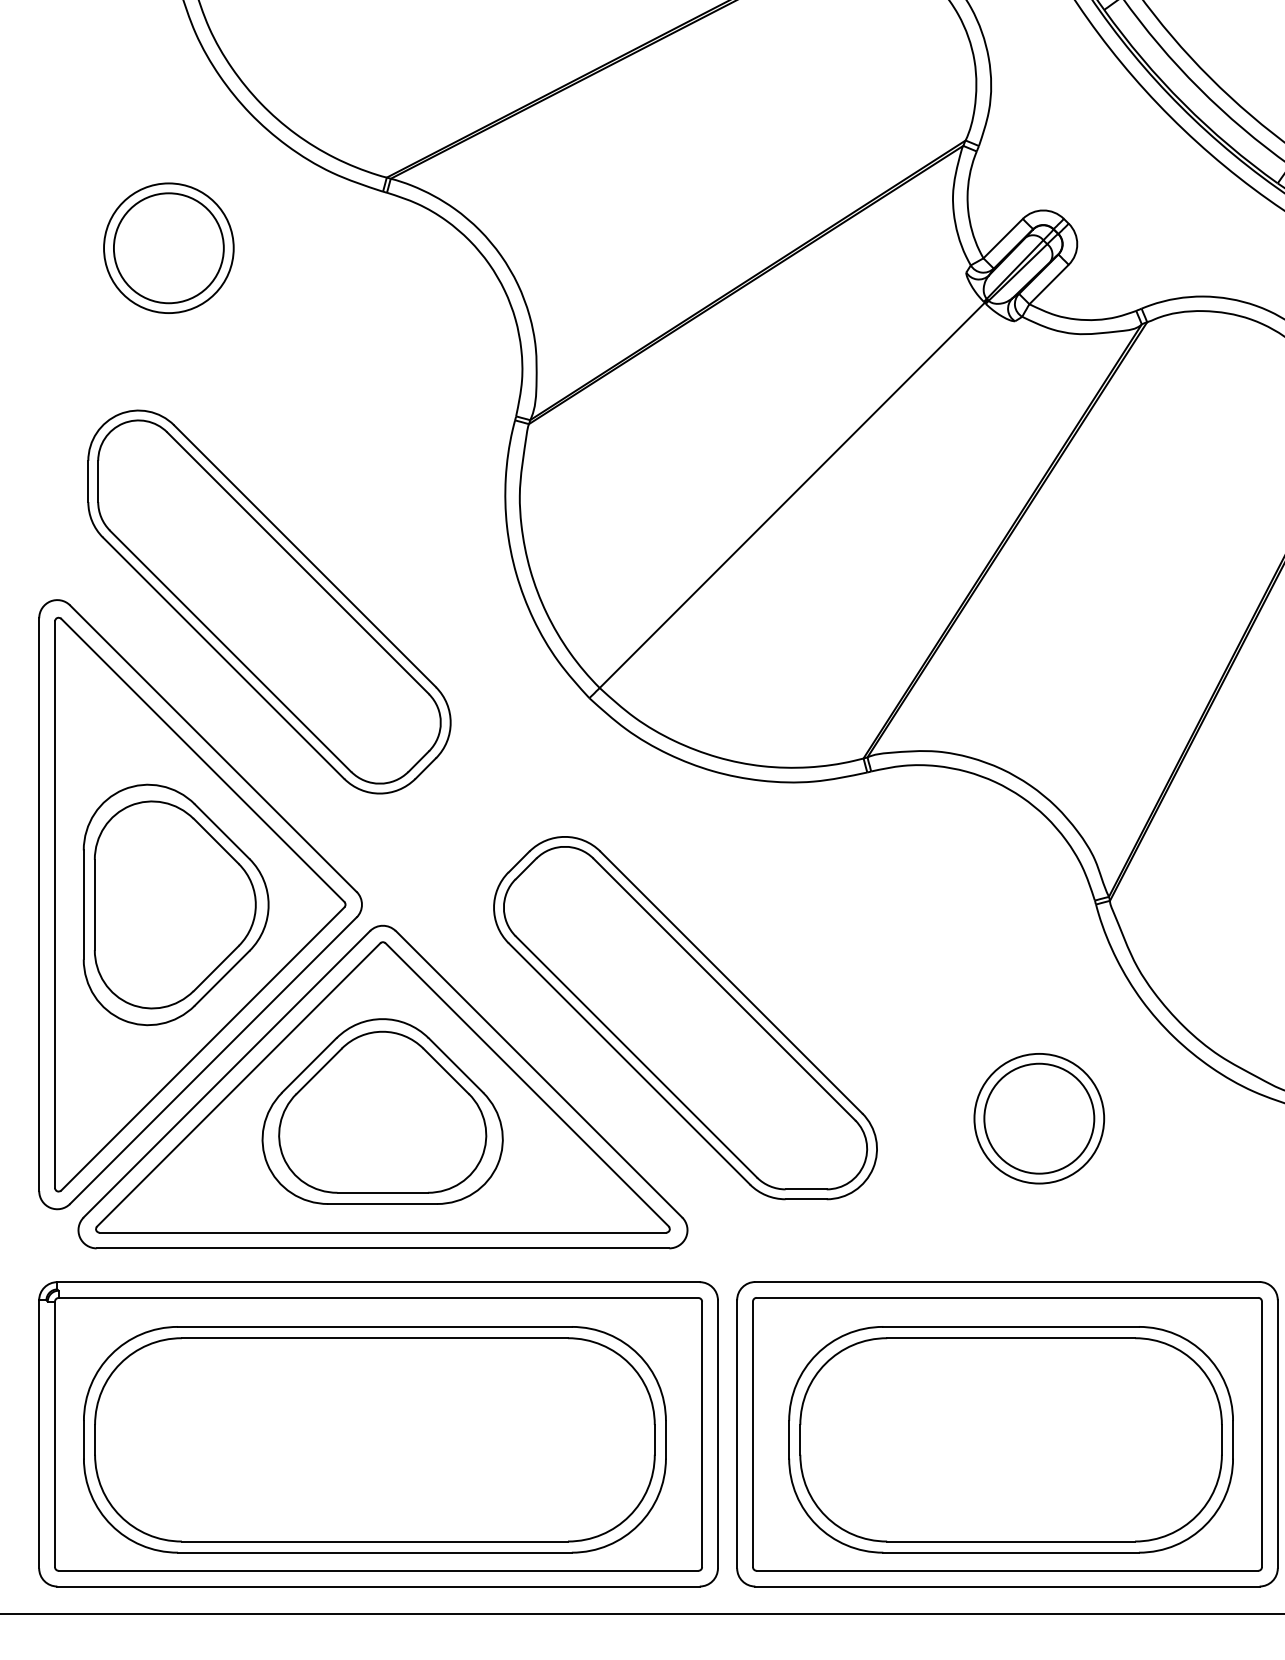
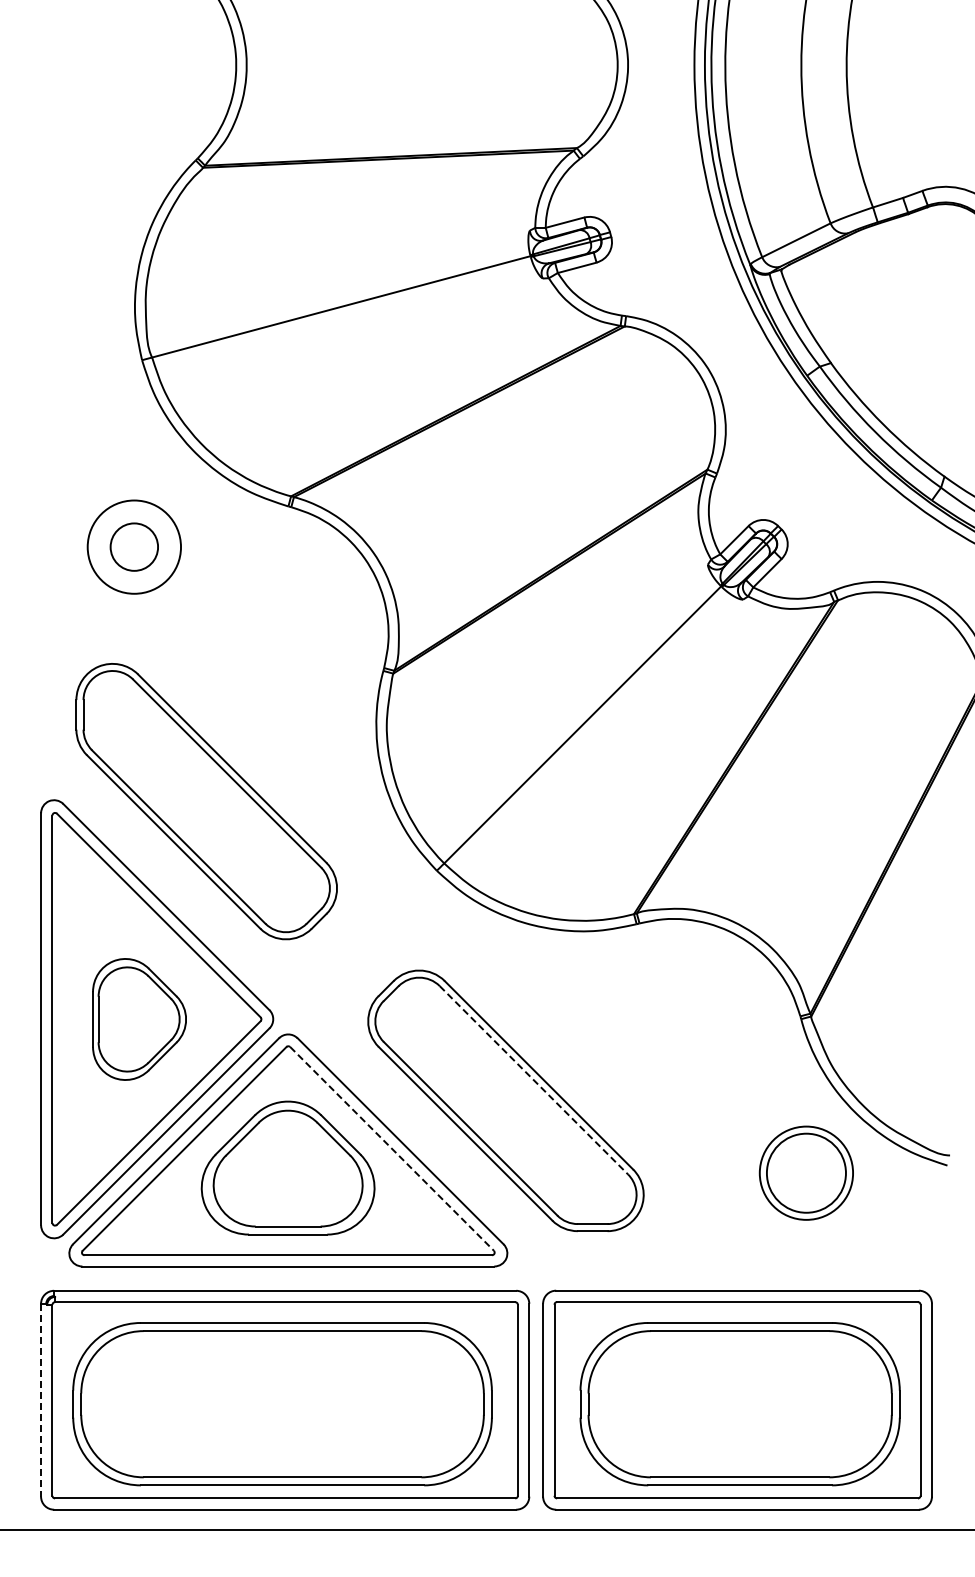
circle: (167, 247) -> (133, 546), size x0.6
part: (176, 904) -> (139, 1019), size x0.7
line: (725, 989) -> (534, 1080), solid -> dashed
line: (527, 1085) -> (392, 1149), solid -> dashed
part: (1038, 1117) -> (805, 1172), moved
line: (39, 1434) -> (41, 1400), solid -> dashed

